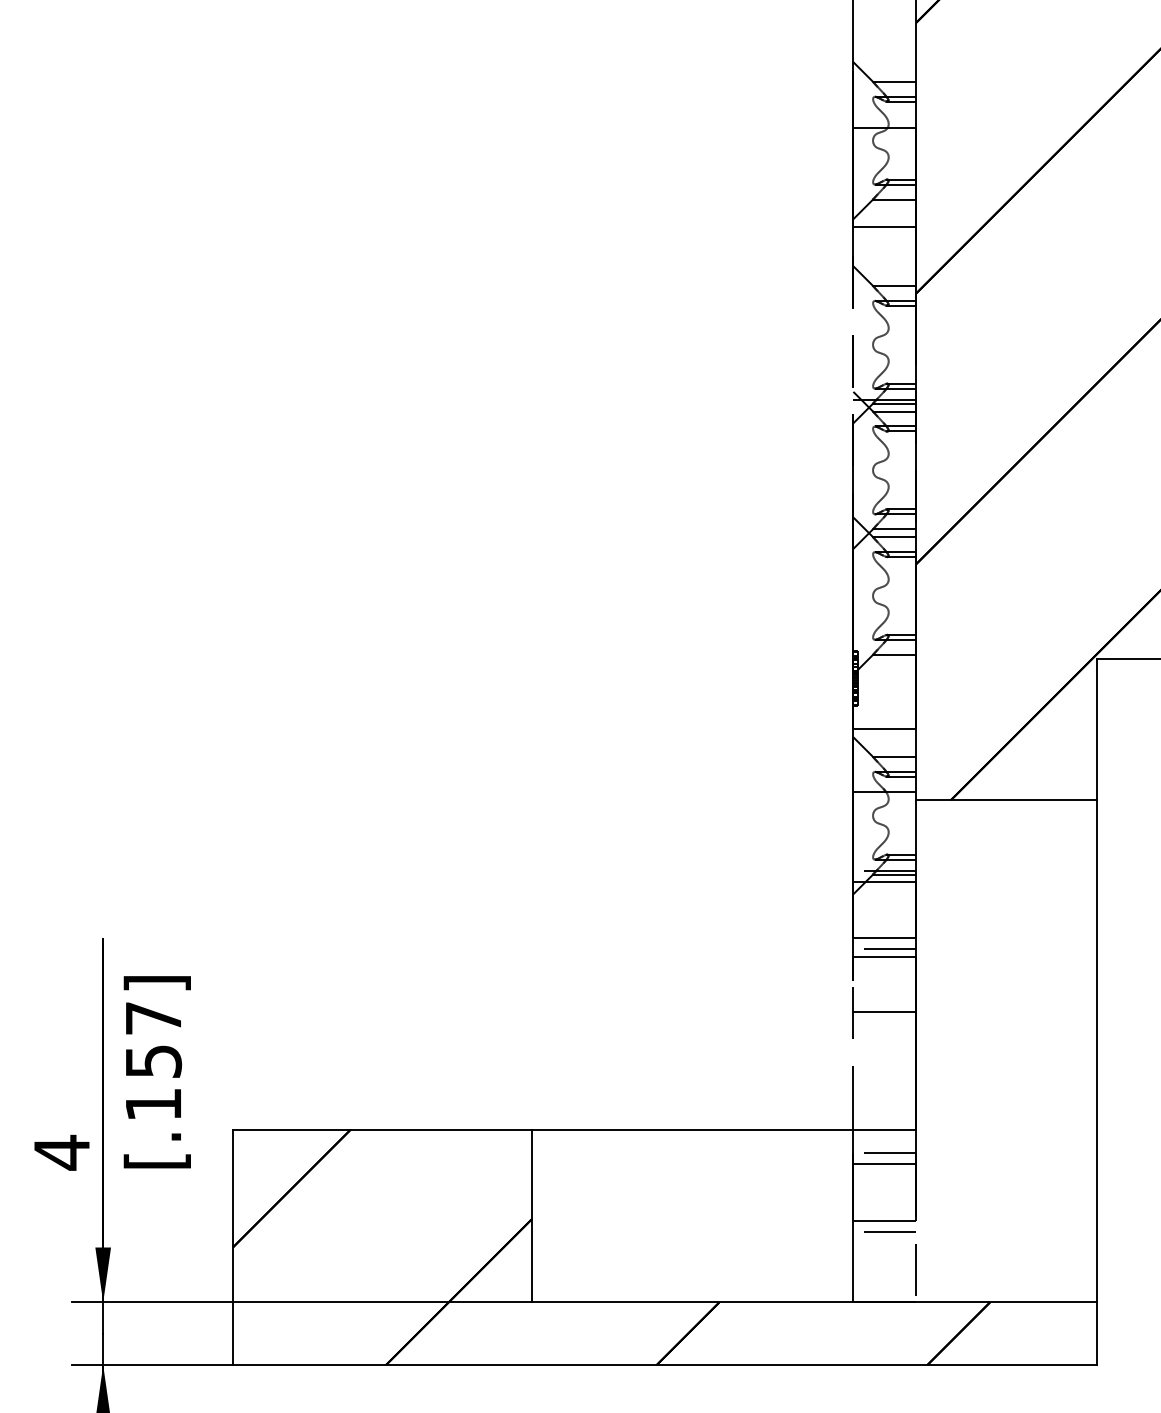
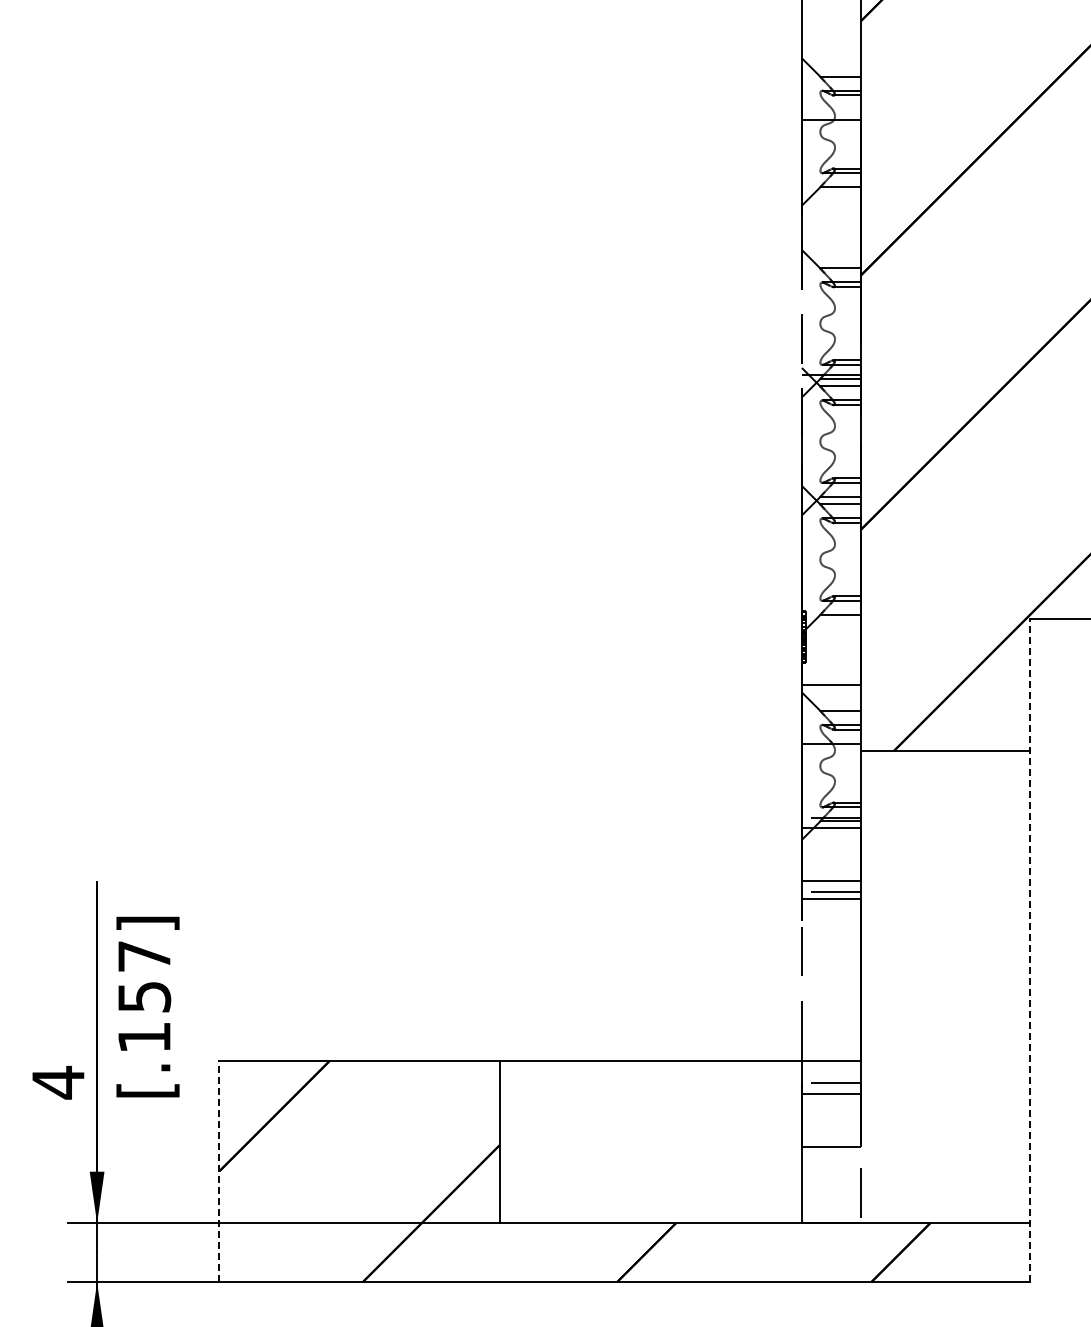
line: (883, 227) -> (830, 213), removed
line: (883, 1012) -> (830, 950), removed
line: (1096, 1012) -> (1030, 950), solid -> dashed
line: (889, 1231) -> (835, 1156), removed
line: (233, 1247) -> (219, 1171), solid -> dashed

